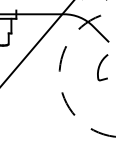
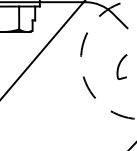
curve: (100, 67) -> (119, 66), moved

